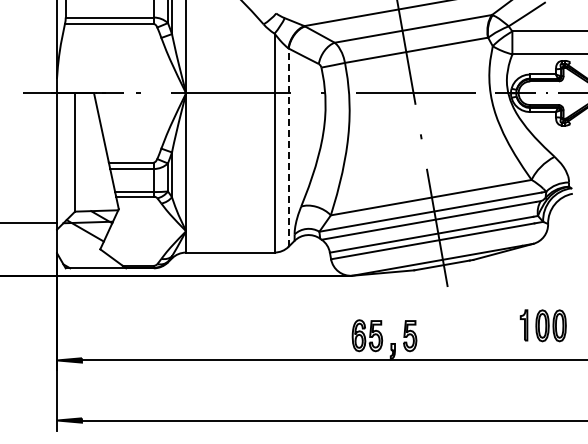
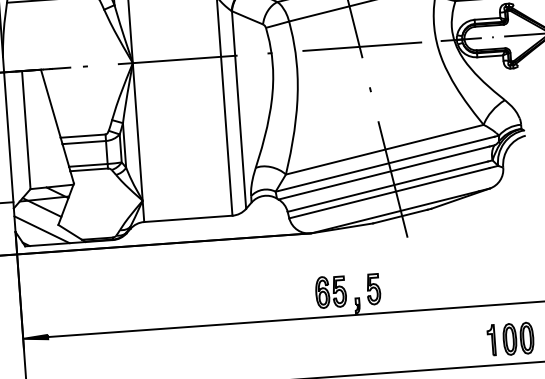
line: (288, 147) -> (238, 109), dashed -> solid
line: (83, 252) -> (41, 229), added
part: (542, 325) -> (509, 339), moved

